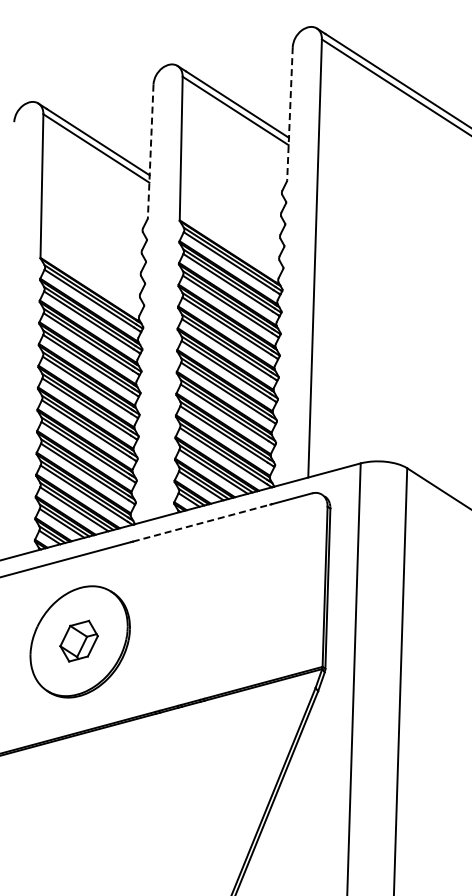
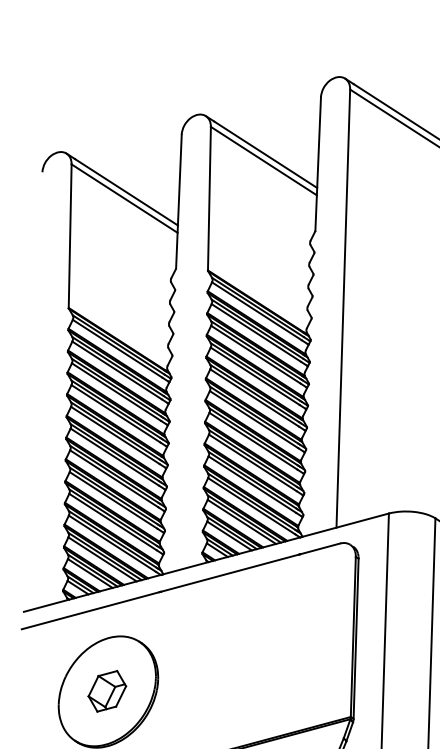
line: (289, 113) -> (317, 163), dashed -> solid
line: (150, 151) -> (178, 201), dashed -> solid
line: (202, 523) -> (230, 573), dashed -> solid

